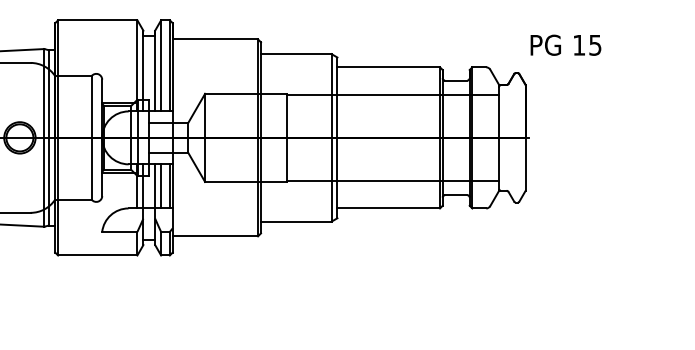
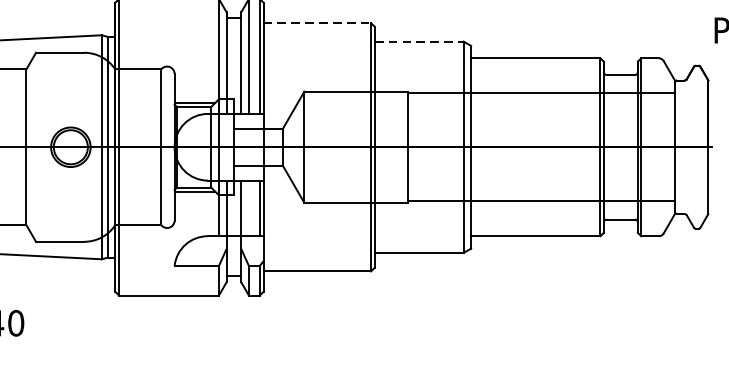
line: (215, 39) -> (317, 23), solid -> dashed
line: (296, 54) -> (419, 42), solid -> dashed
line: (161, 186) -> (249, 208), removed

